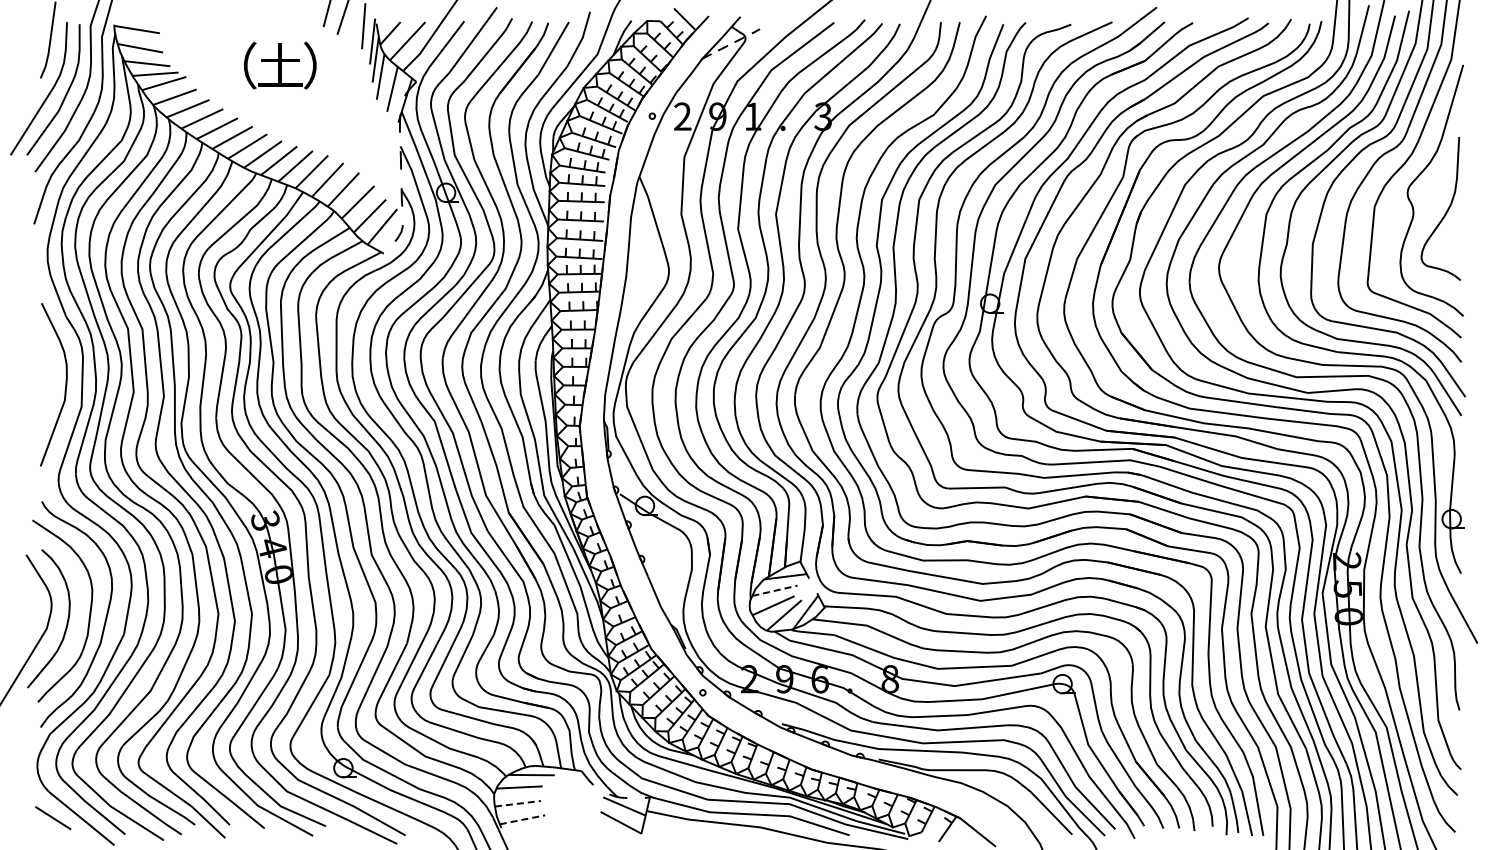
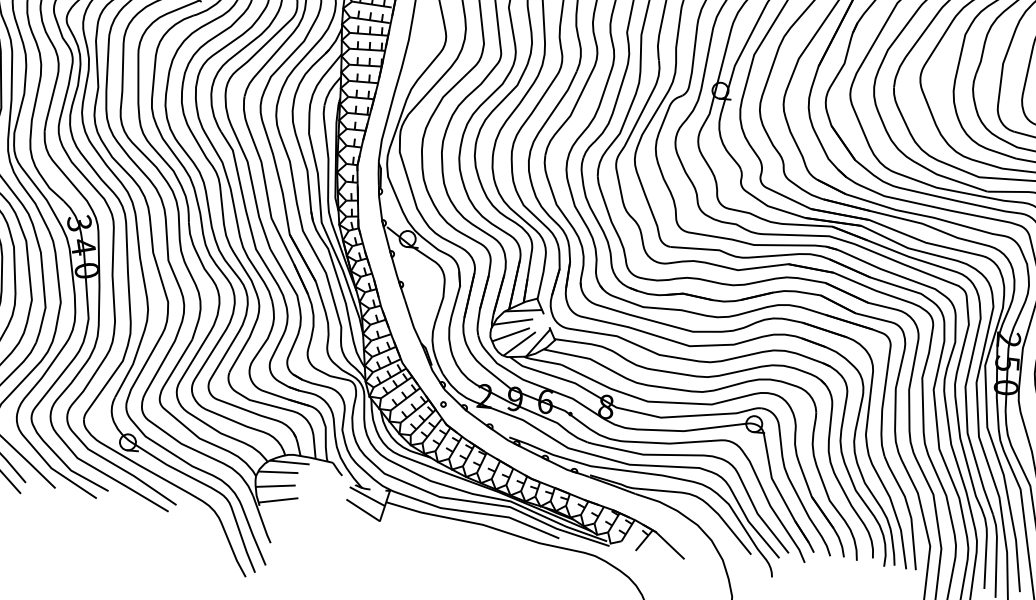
line: (775, 590) -> (513, 321), dashed -> solid
line: (518, 803) -> (276, 486), dashed -> solid
line: (523, 819) -> (279, 500), dashed -> solid

